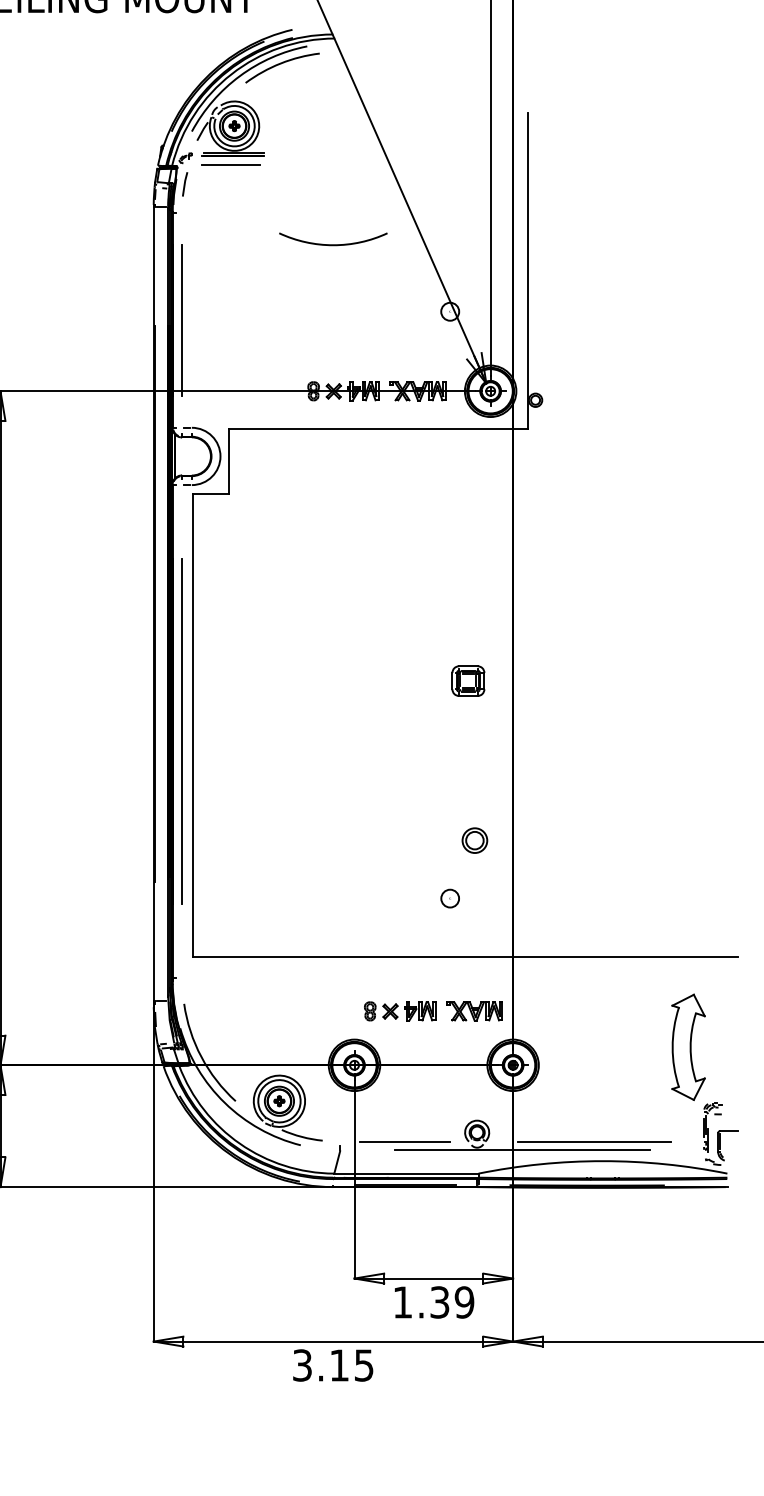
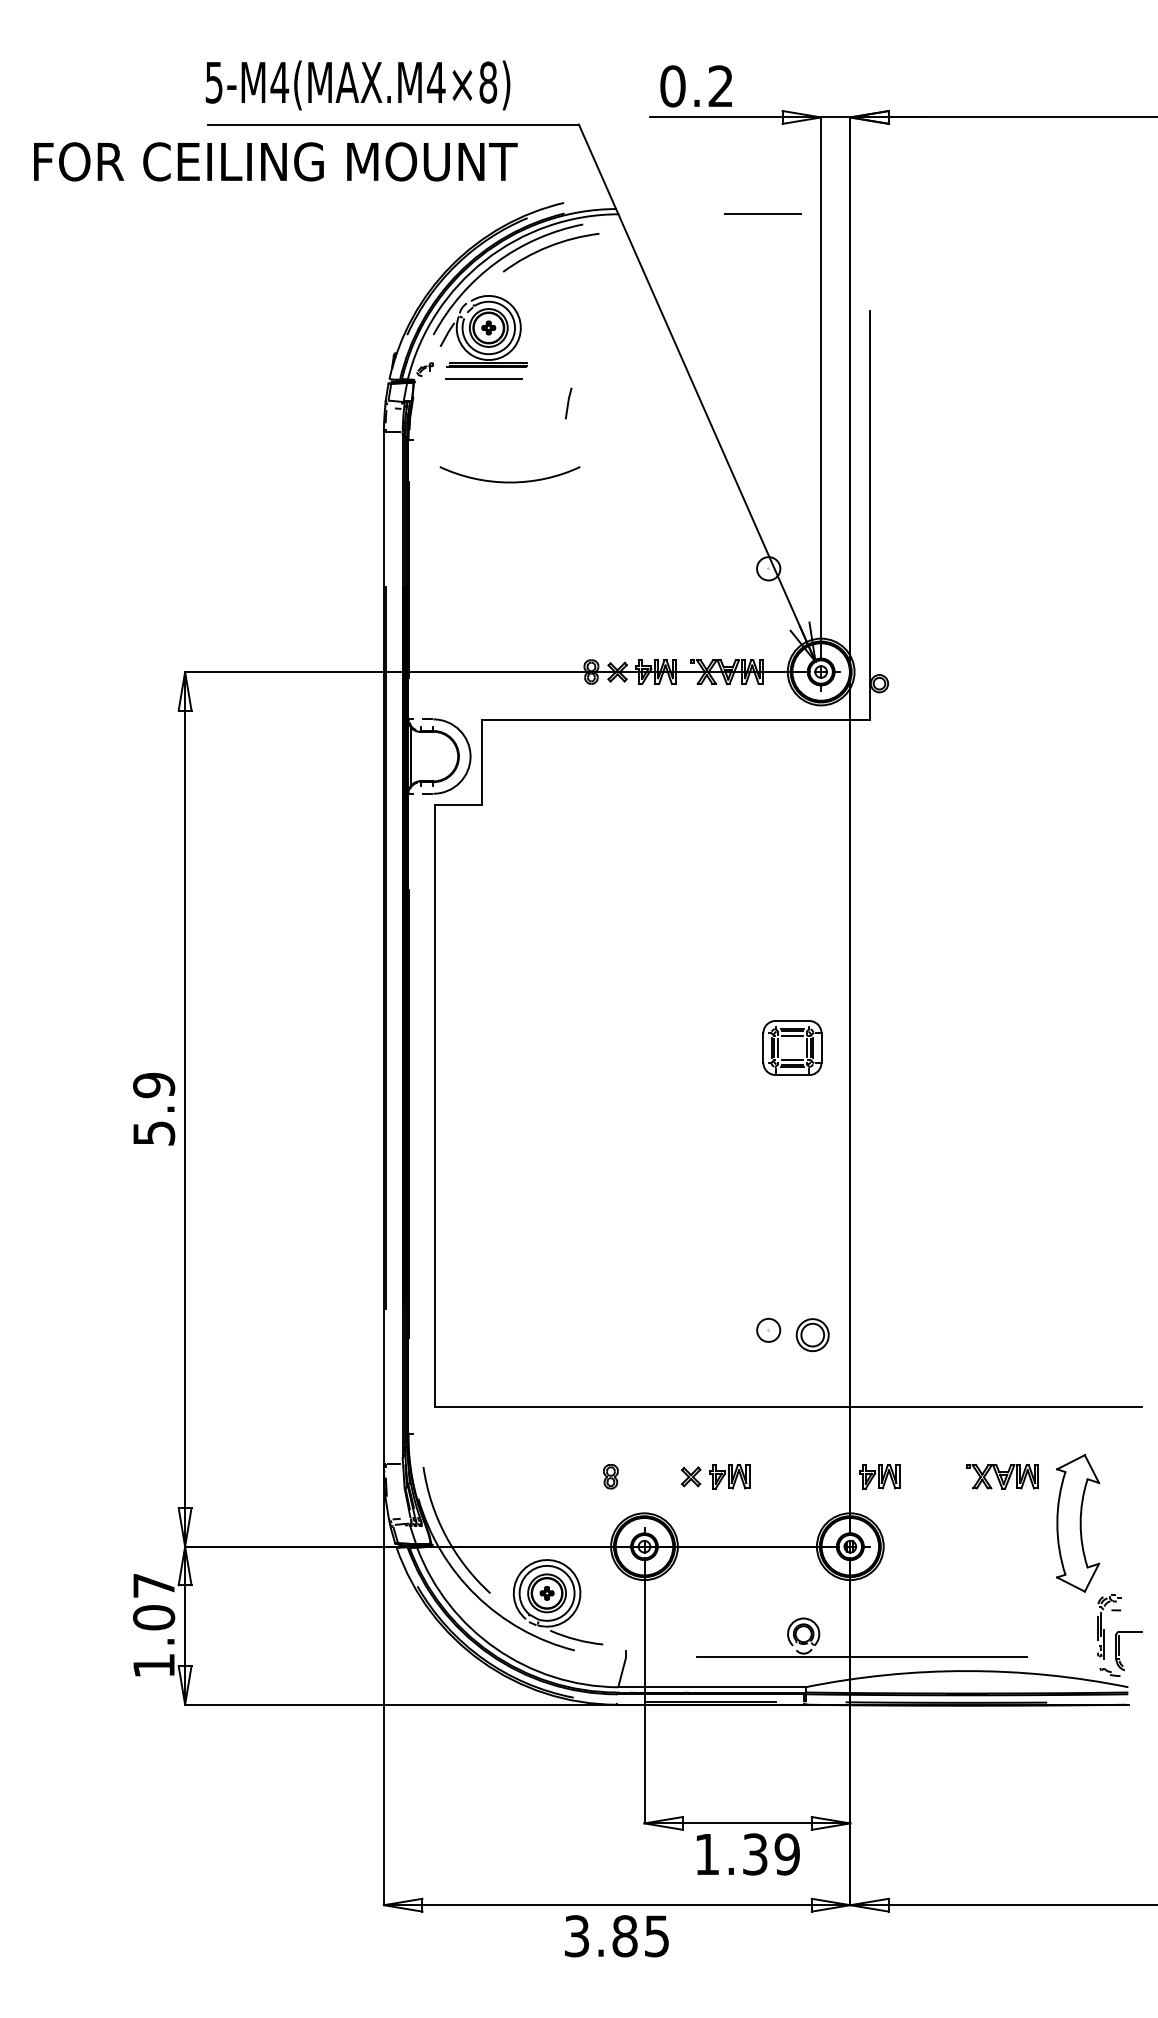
line: (445, 37) -> (762, 213), added
line: (184, 184) -> (568, 403), moved
arc: (332, 244) -> (509, 481), moved
line: (181, 319) -> (420, 579), removed
part: (467, 681) -> (791, 1048), size x1.4
line: (181, 731) -> (420, 1113), removed
part: (474, 840) -> (812, 1335), moved
part: (369, 1011) -> (610, 1476), moved
part: (474, 1011) -> (1002, 1476), moved
part: (535, 1011) -> (879, 1476), added
line: (404, 1141) -> (709, 1645), removed
line: (594, 1141) -> (955, 1645), removed
text: (339, 1365) -> (624, 1936), 3.15 -> 3.85

